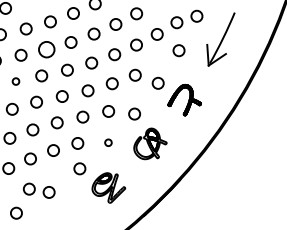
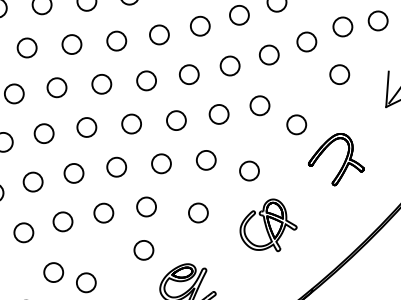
circle: (46, 49) -> (116, 40), size x0.71
circle: (15, 81) -> (56, 87), size x1.67
circle: (108, 142) -> (198, 212), size x1.67

